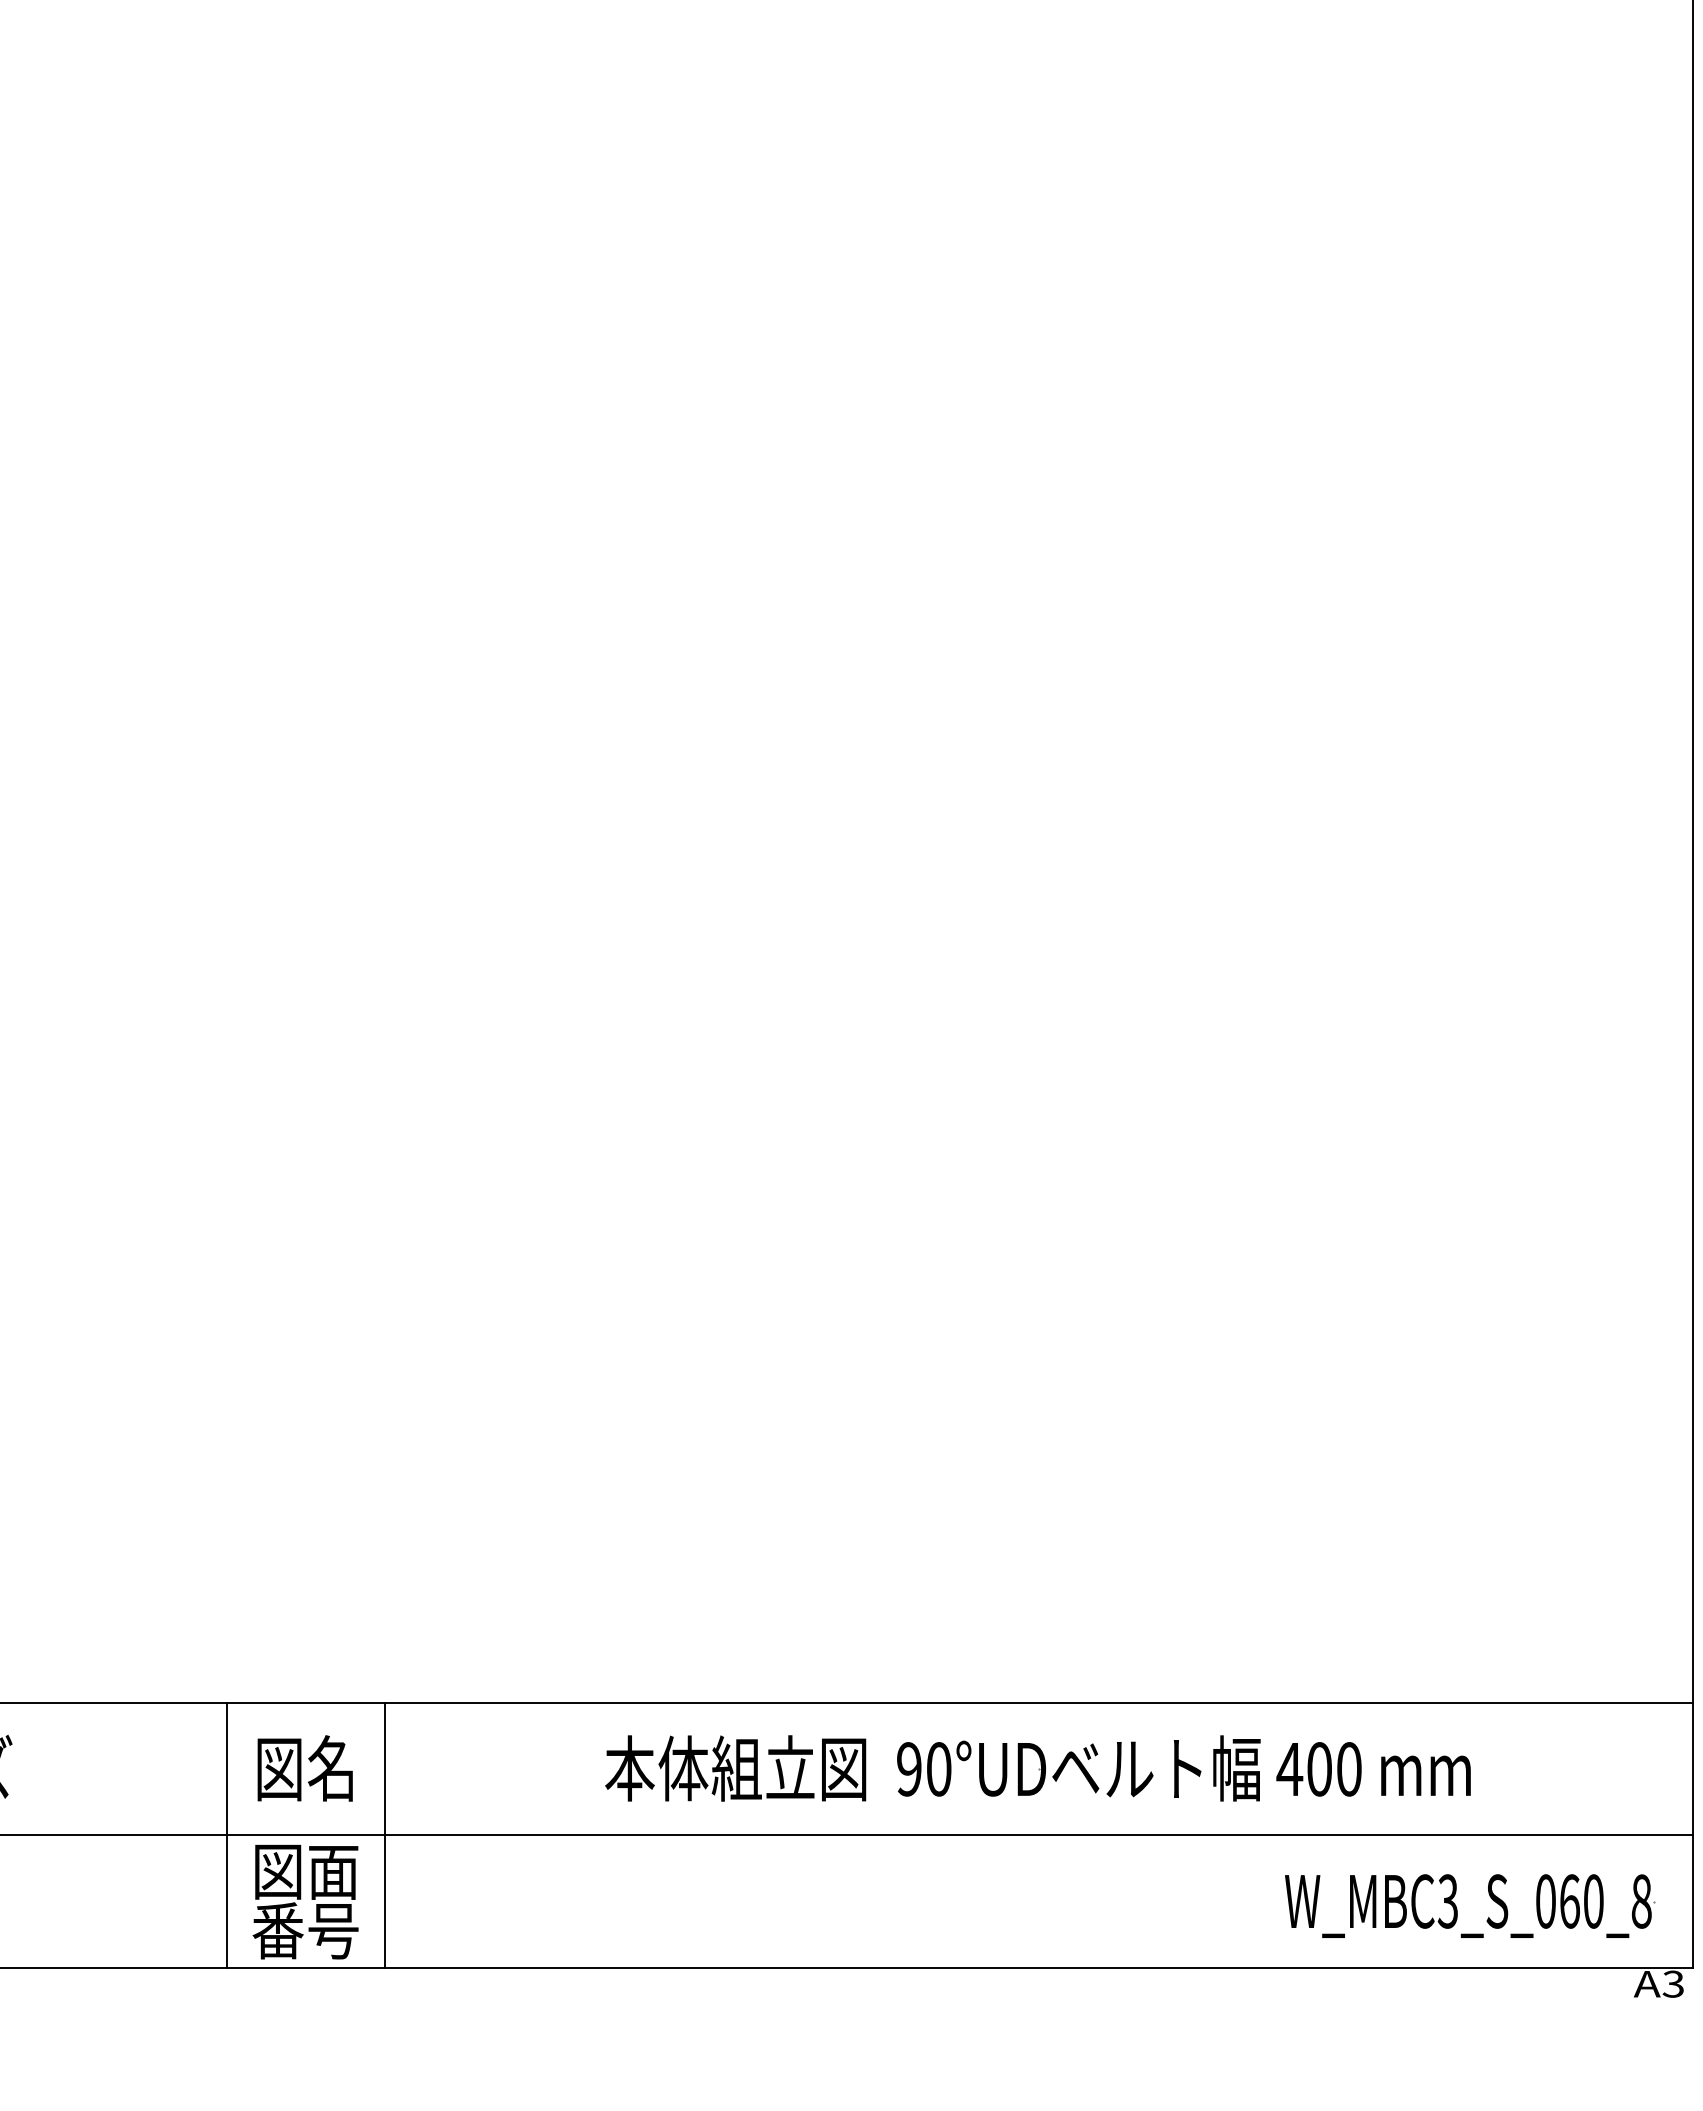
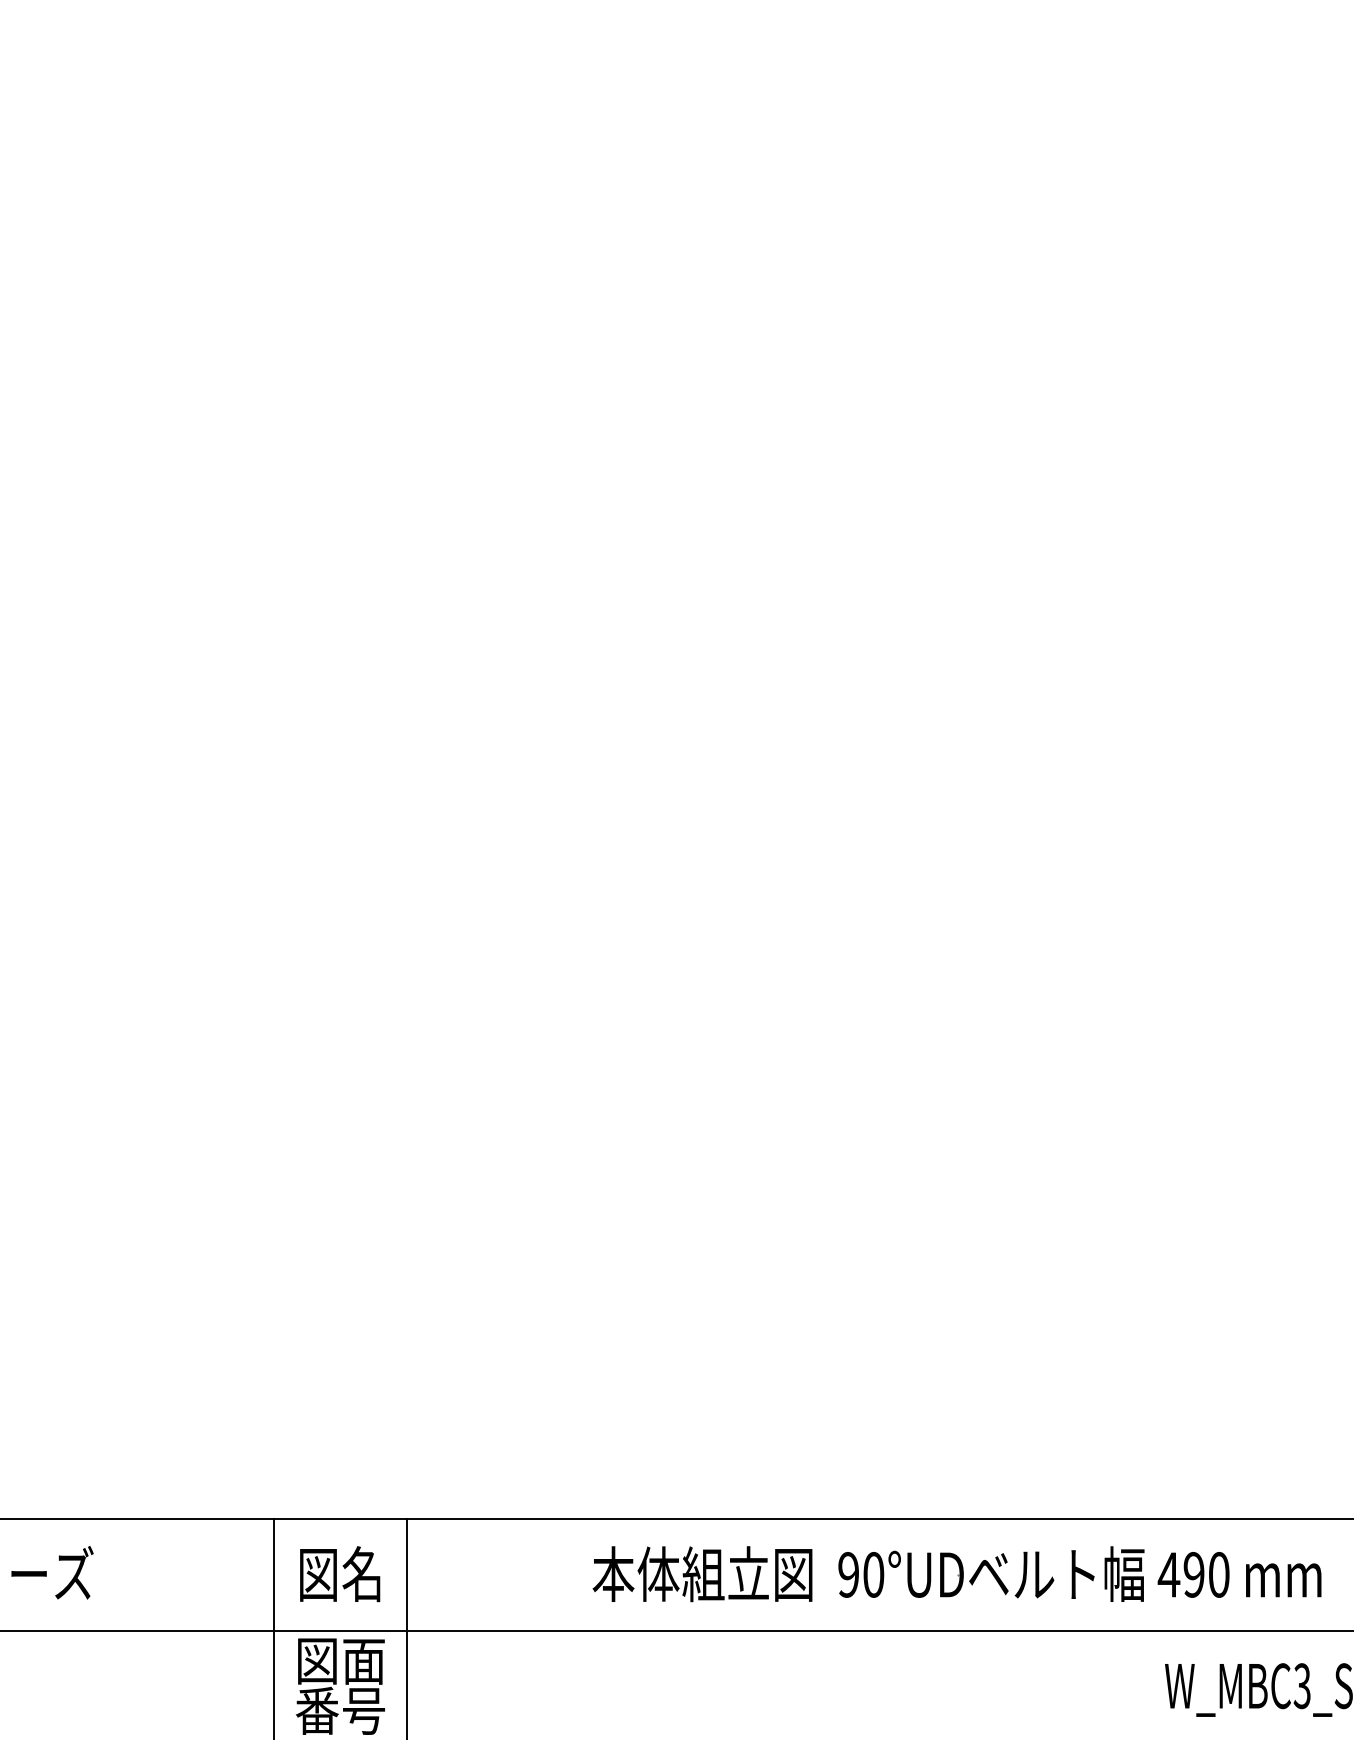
text: (1319, 1769) -> (1194, 1575), 400 -> 490

